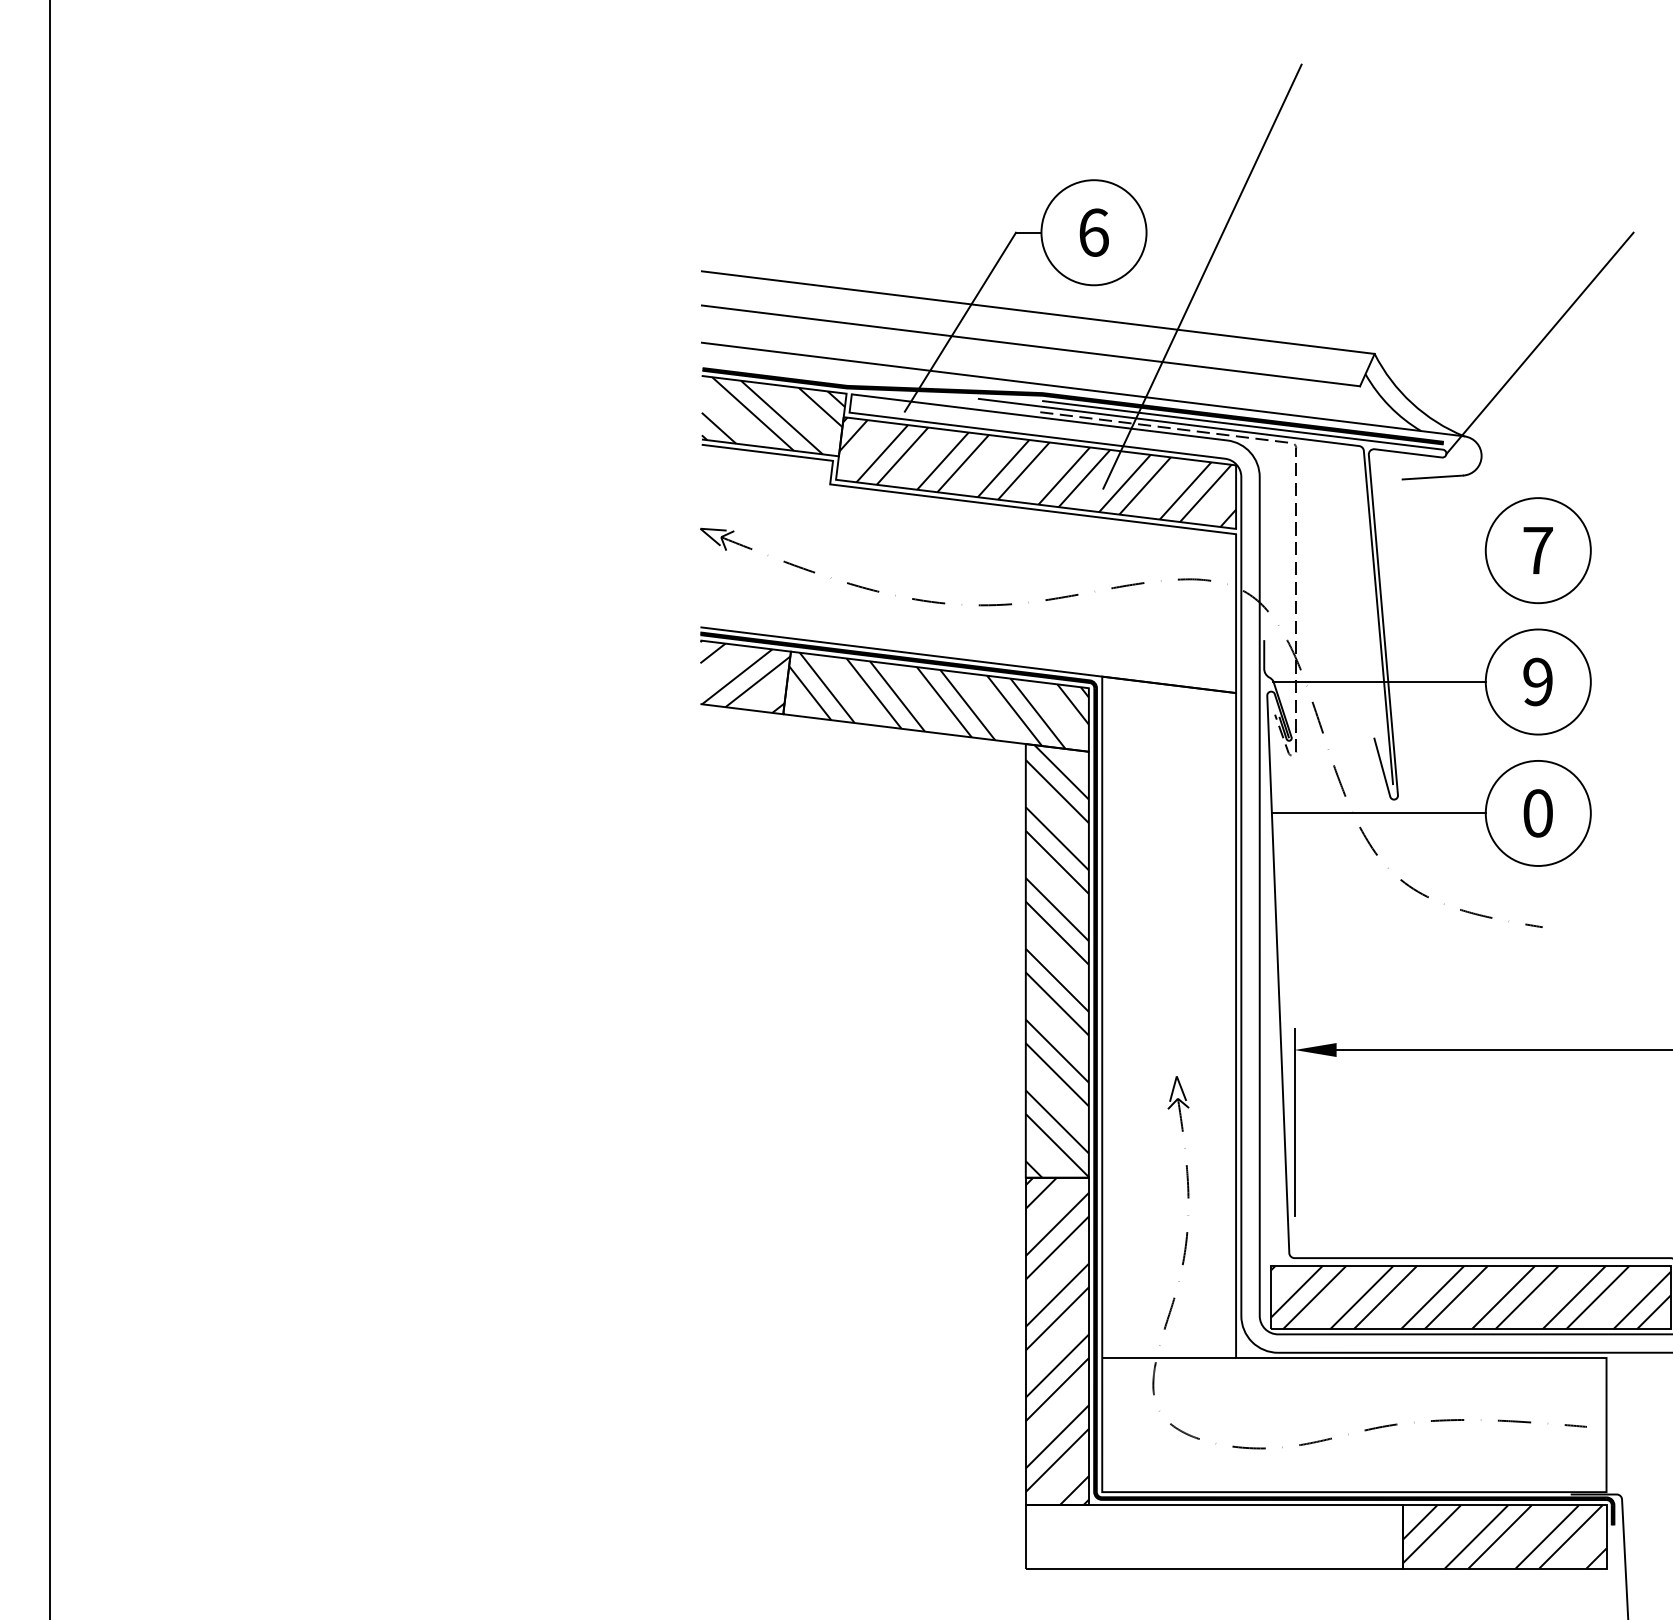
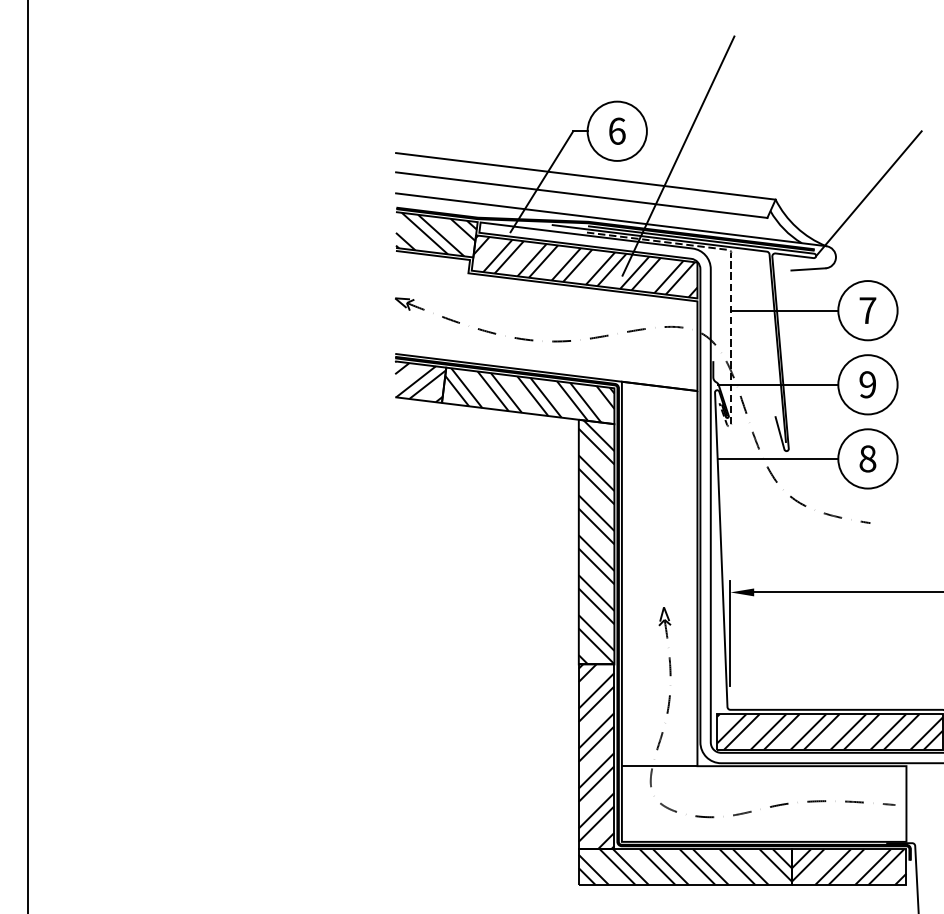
line: (1390, 550) -> (784, 310), added
text: (1537, 812) -> (867, 458), 0 -> 8
hatch: (1213, 1535) -> (684, 866), added

